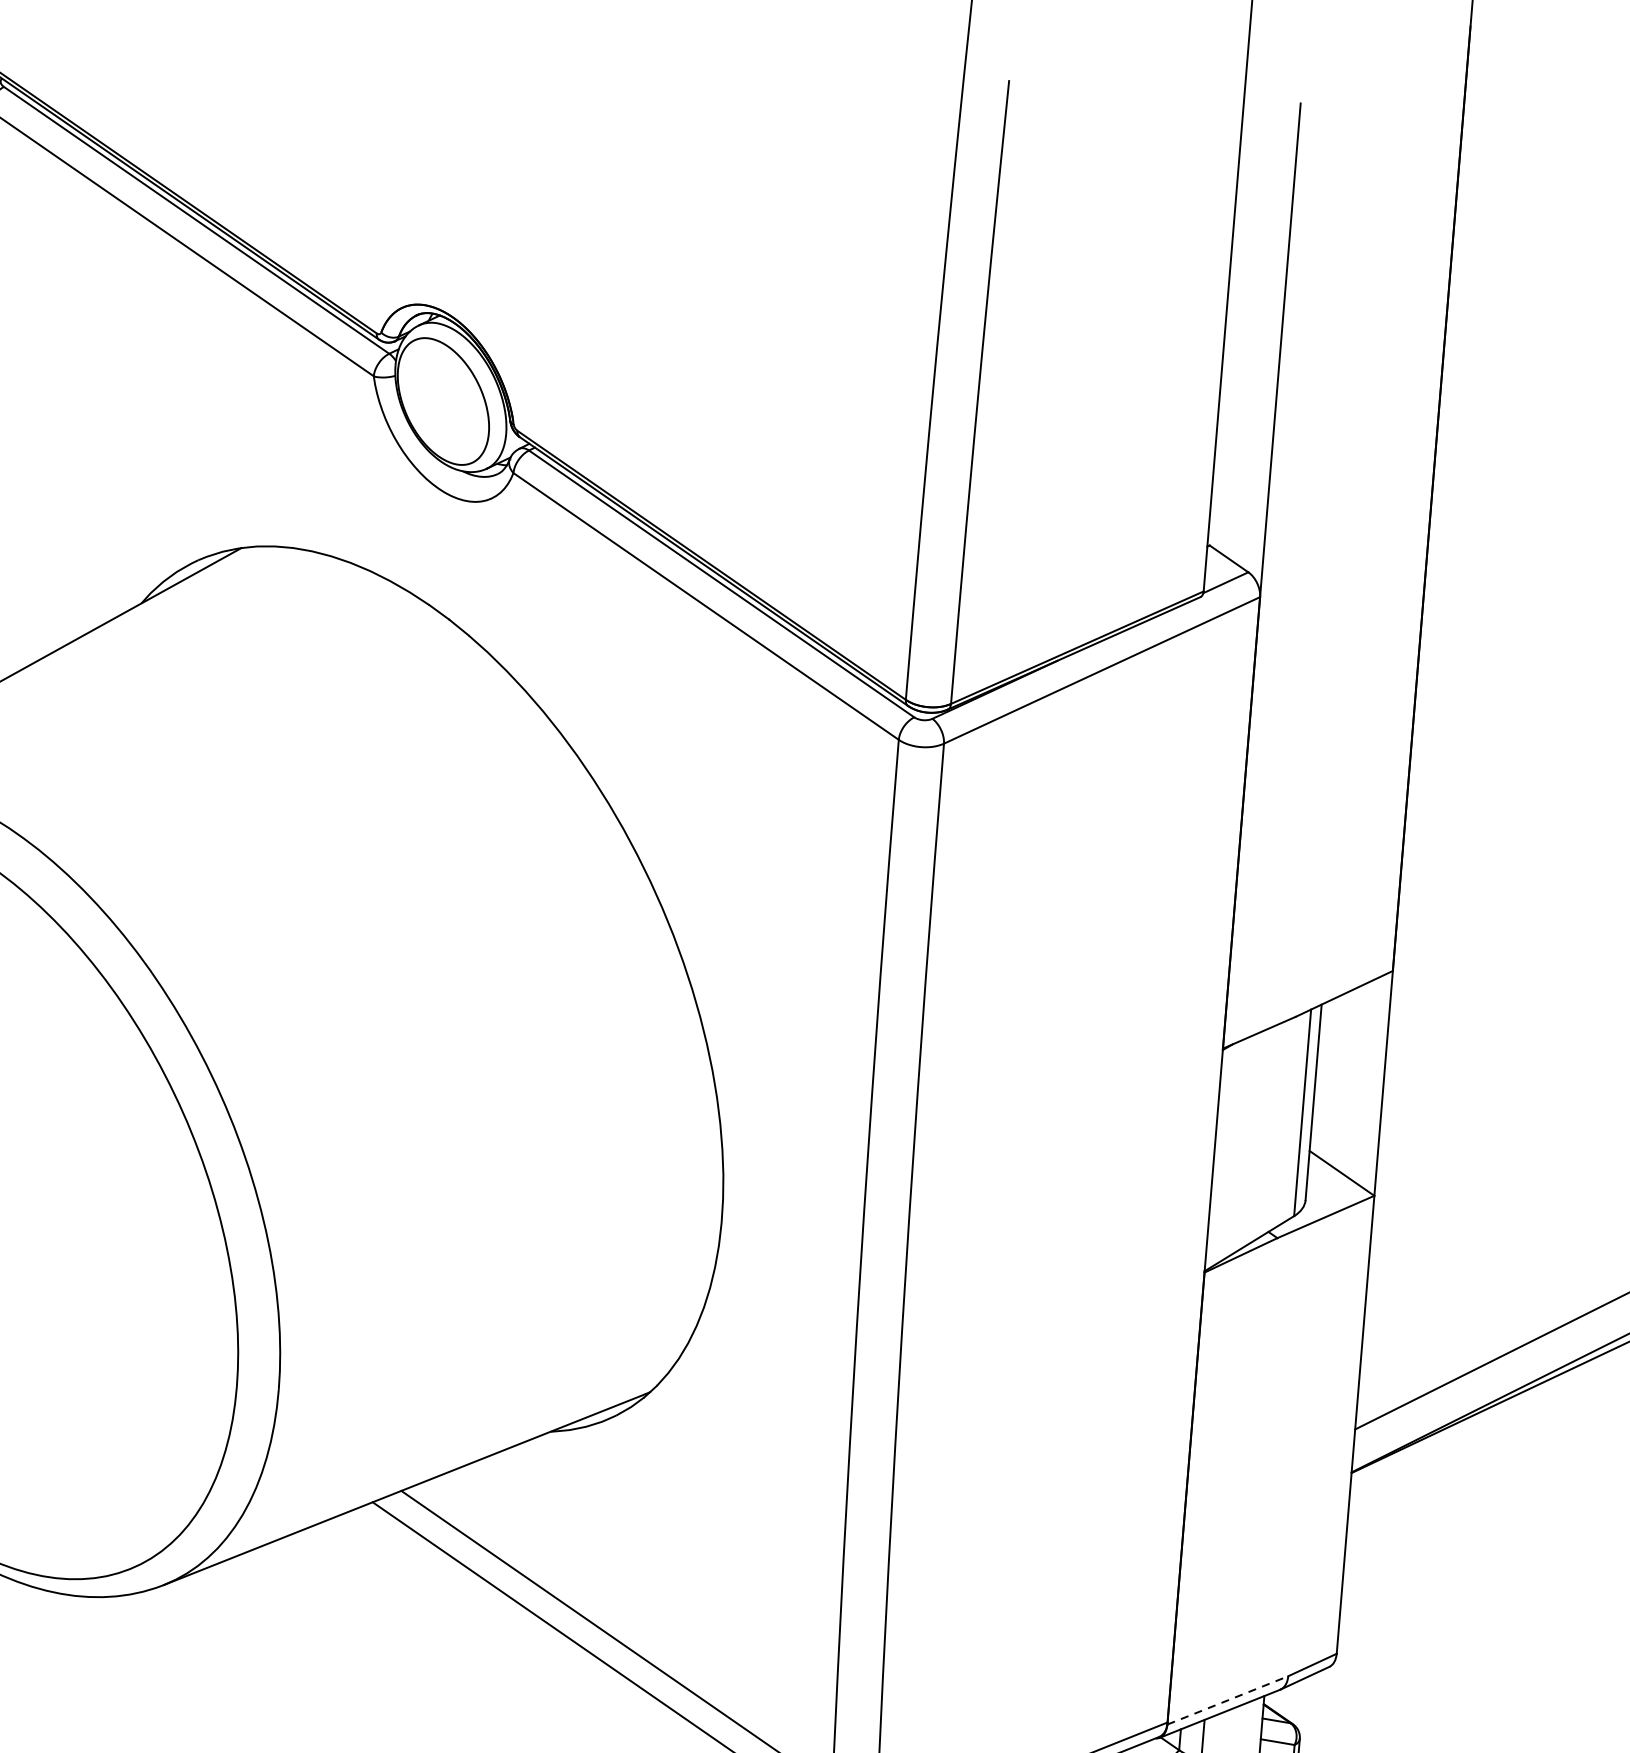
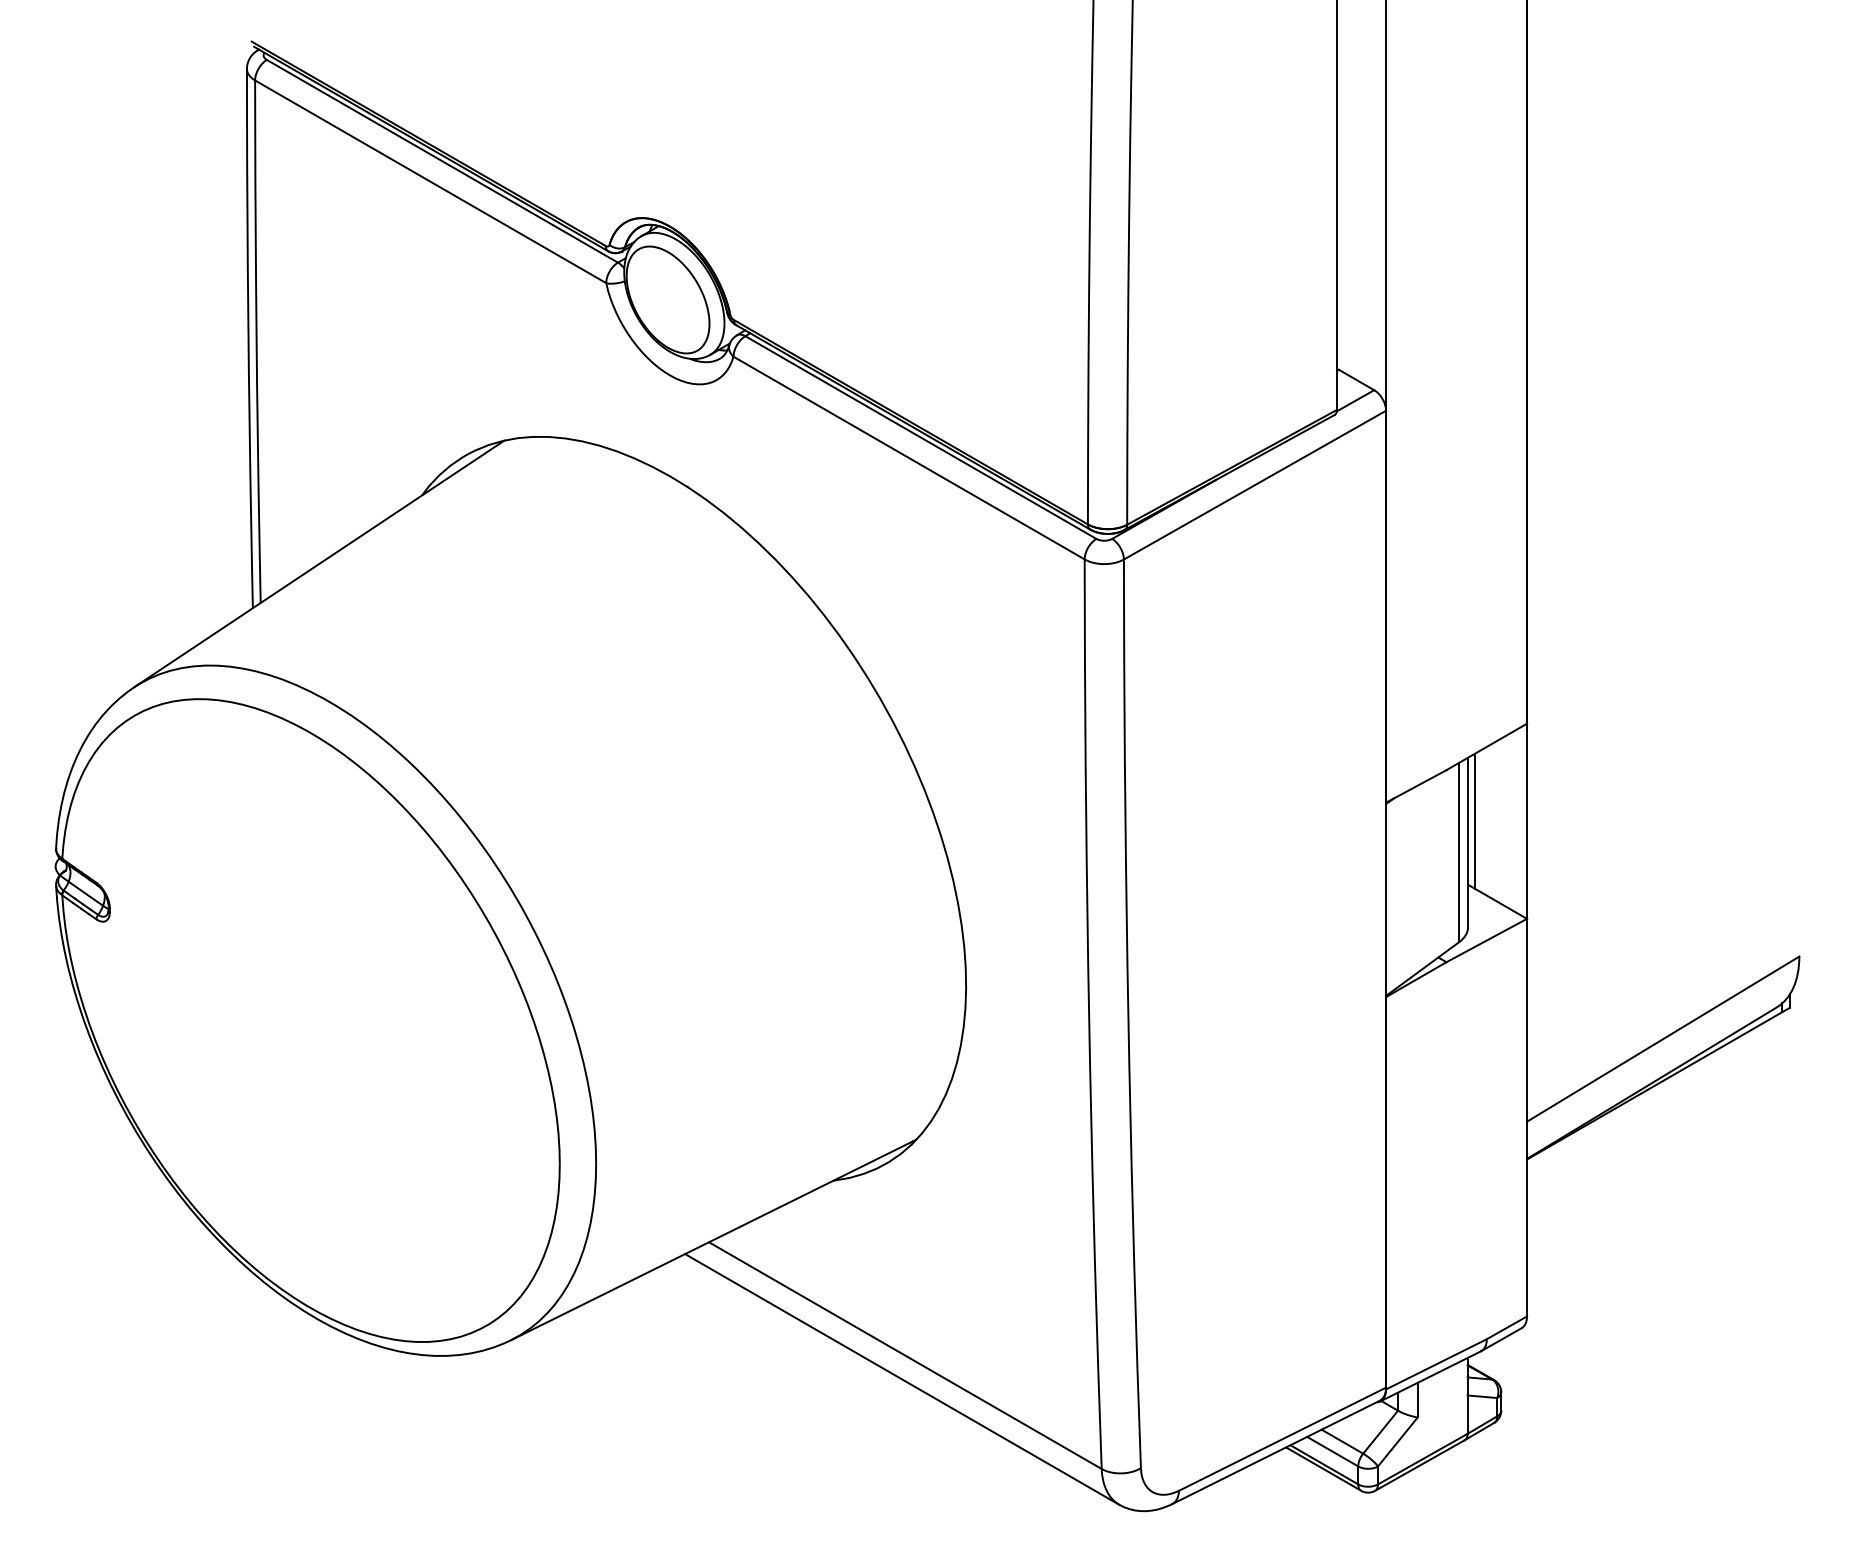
line: (1323, 1077) -> (1474, 820), added
line: (1227, 1700) -> (1436, 1364), dashed -> solid

